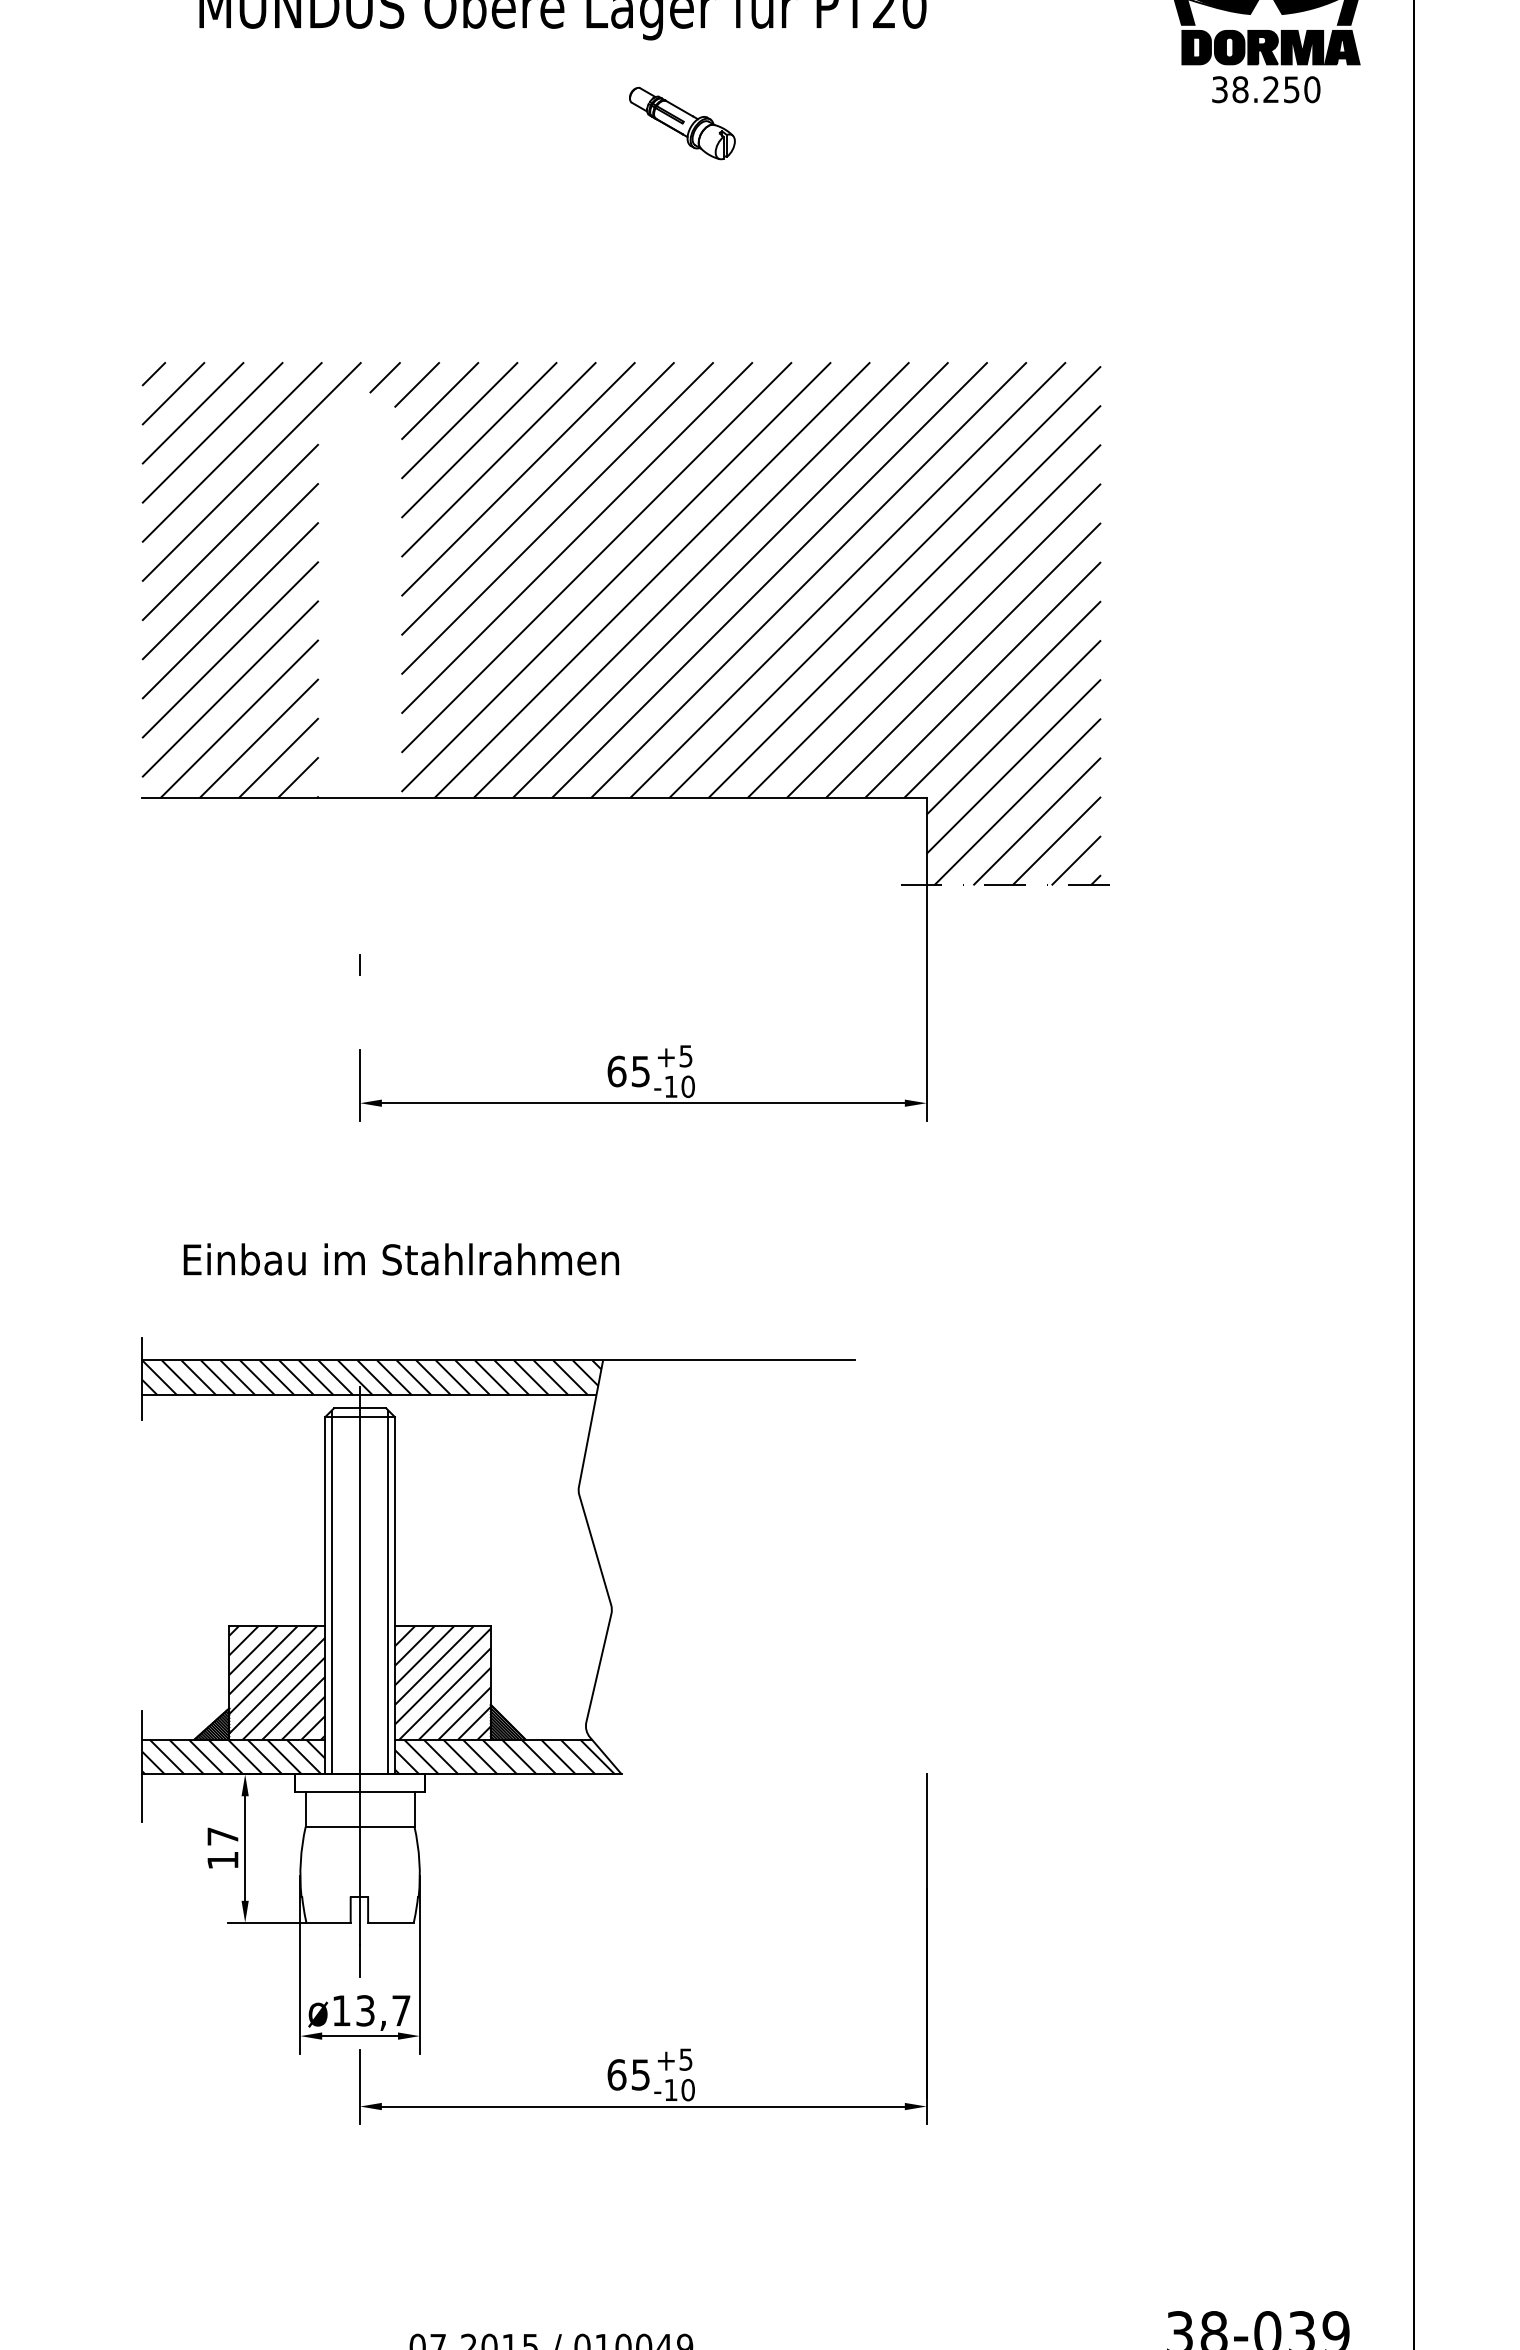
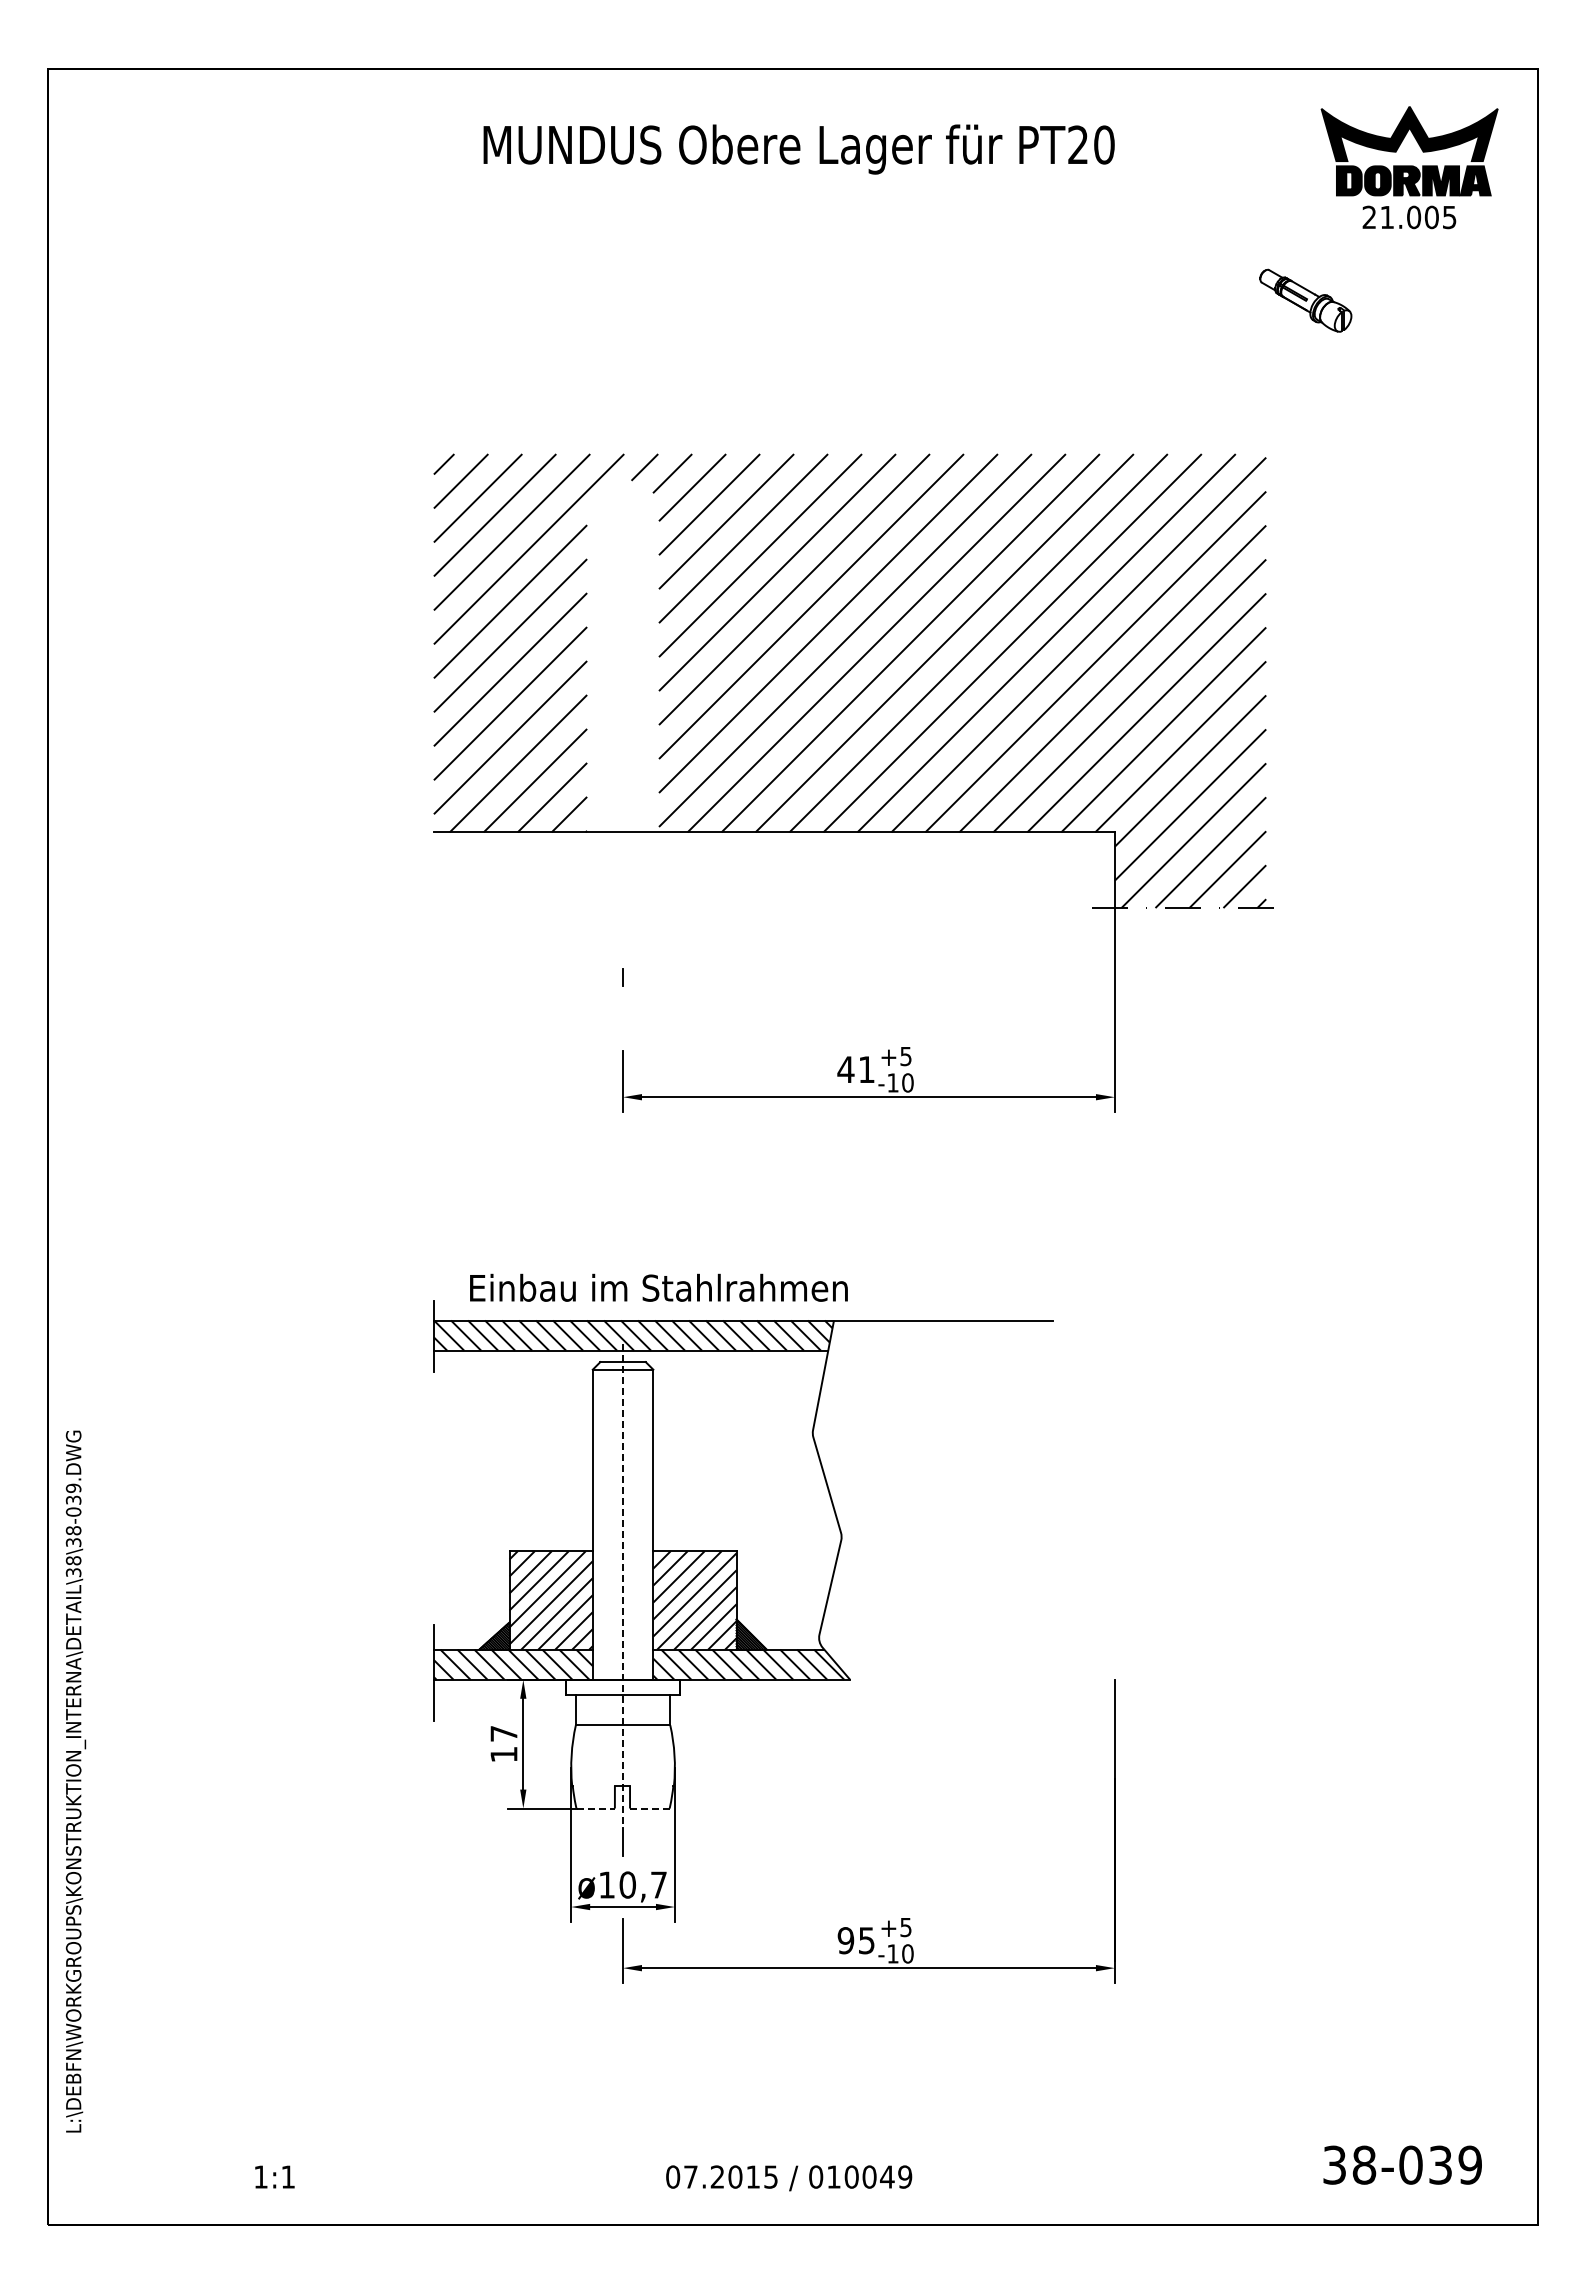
text: (1266, 89) -> (1409, 217), 38.250 -> 21.005
part: (681, 123) -> (1305, 300), moved
text: (627, 1071) -> (855, 1069), 65 -> 41
text: (400, 1259) -> (658, 1287), moved
line: (331, 1592) -> (598, 1521), removed
line: (388, 1592) -> (647, 1521), removed
line: (360, 1666) -> (623, 1586), solid -> dashed
line: (329, 1922) -> (596, 1808), solid -> dashed
line: (390, 1922) -> (649, 1808), solid -> dashed
text: (365, 2010) -> (627, 1884), ø13,7 -> ø10,7
text: (616, 2074) -> (845, 1940), 65 -> 95

